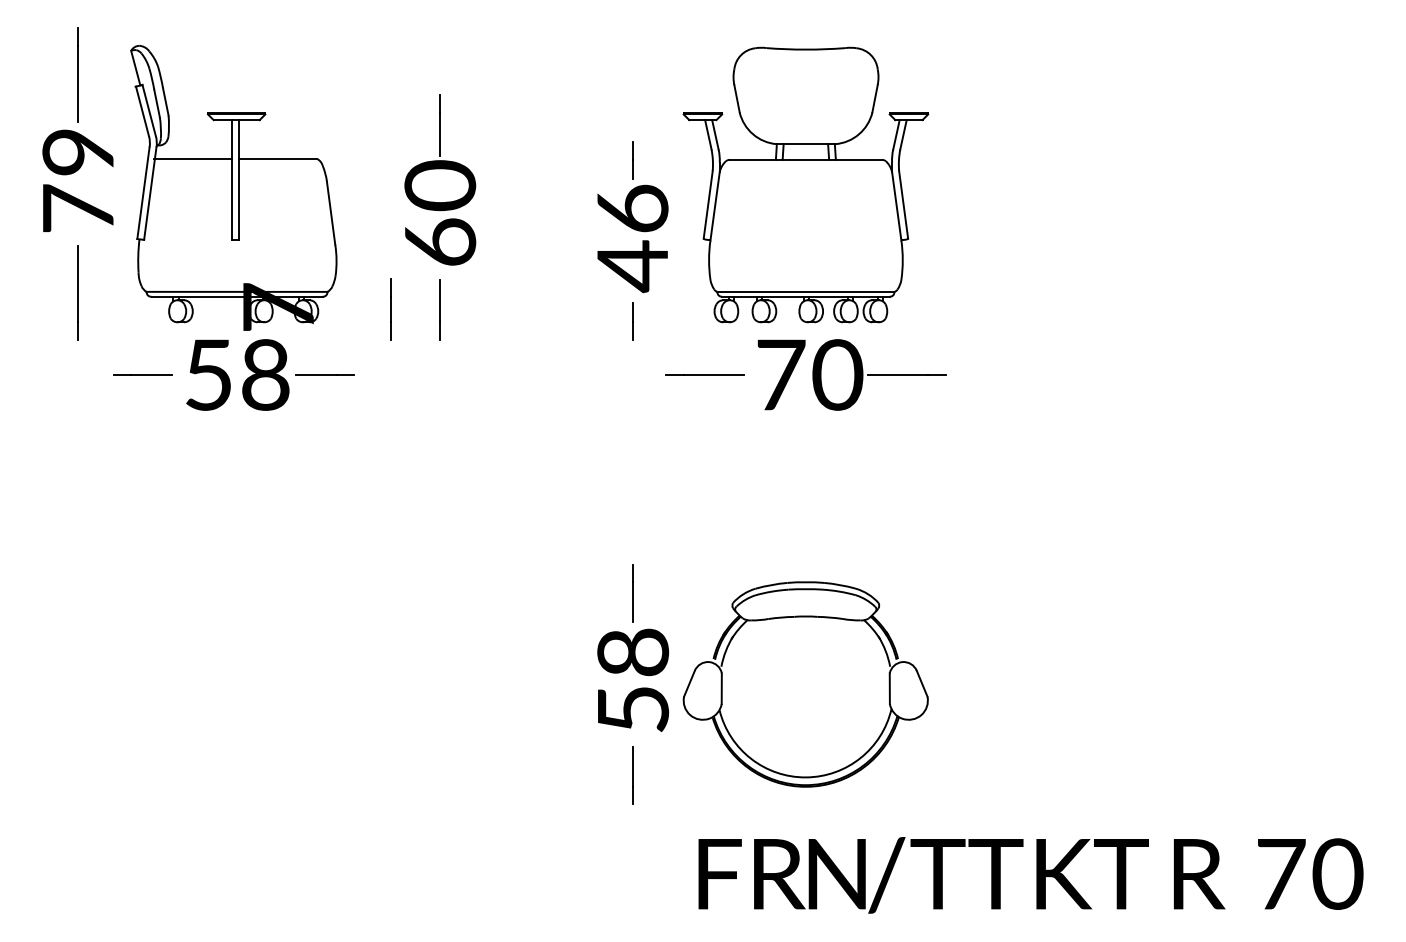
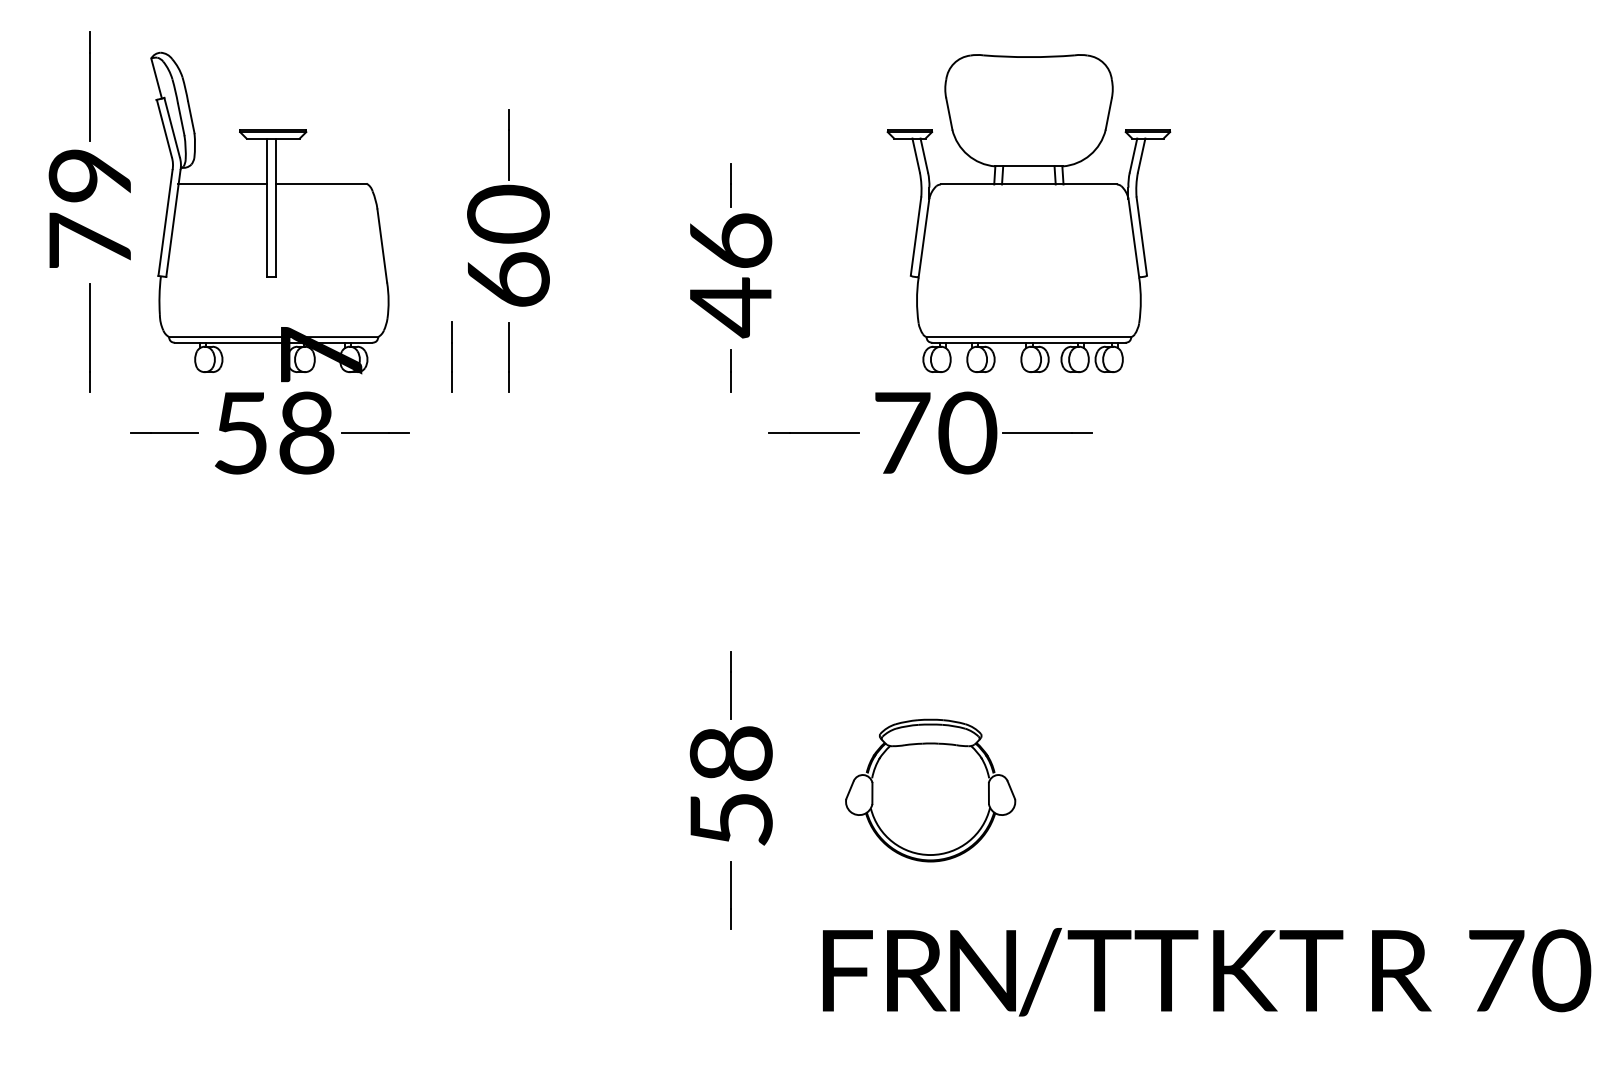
part: (805, 184) -> (1028, 213), moved
part: (805, 684) -> (930, 790), size x0.6
text: (1031, 875) -> (1207, 972), moved

